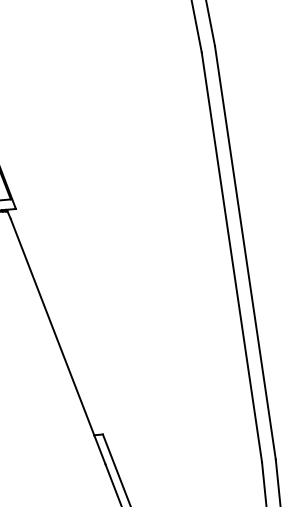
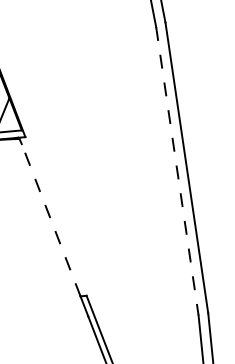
line: (232, 257) -> (177, 171), solid -> dashed
line: (53, 327) -> (51, 220), solid -> dashed

